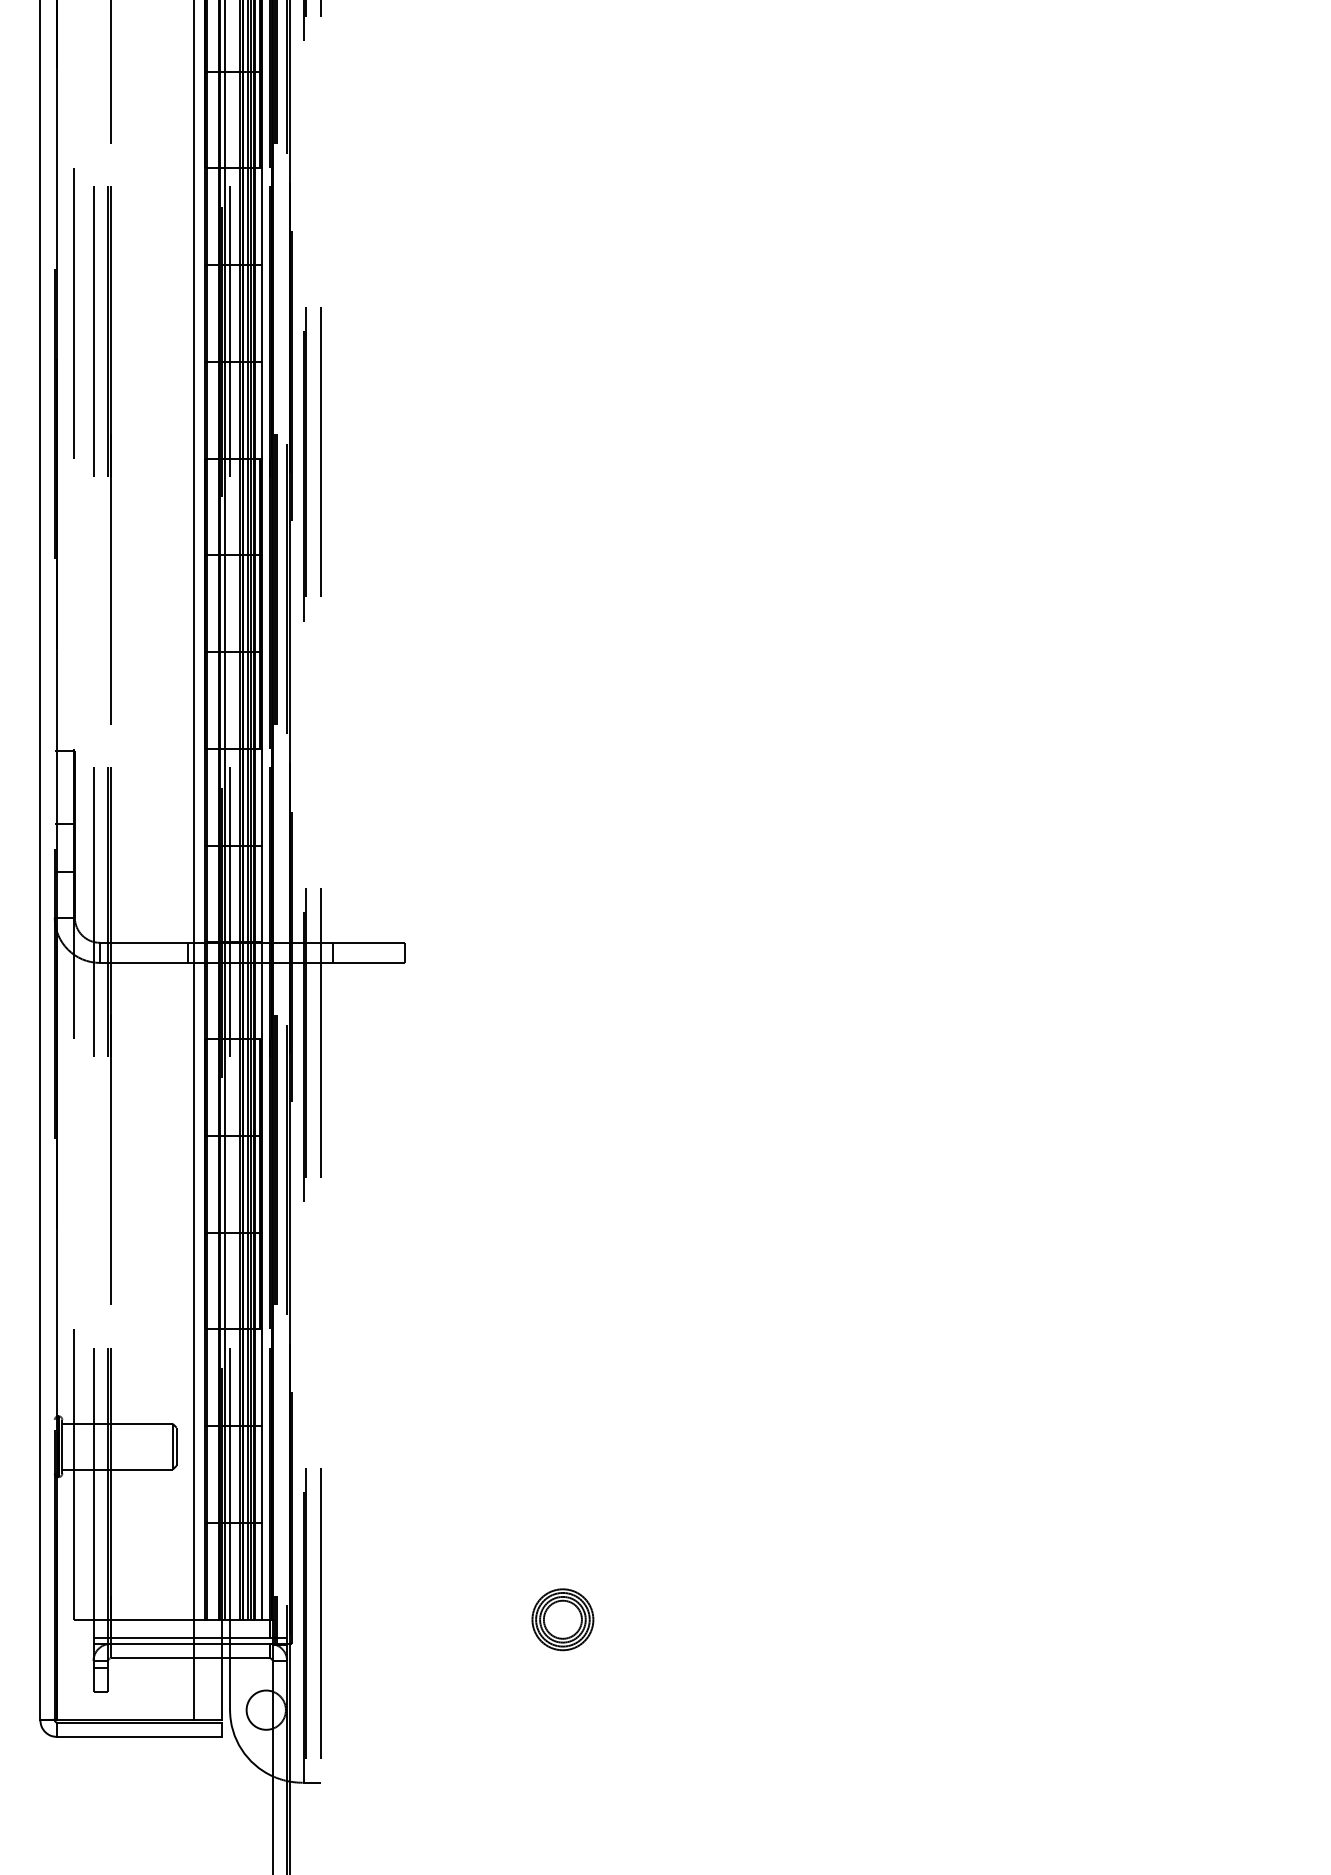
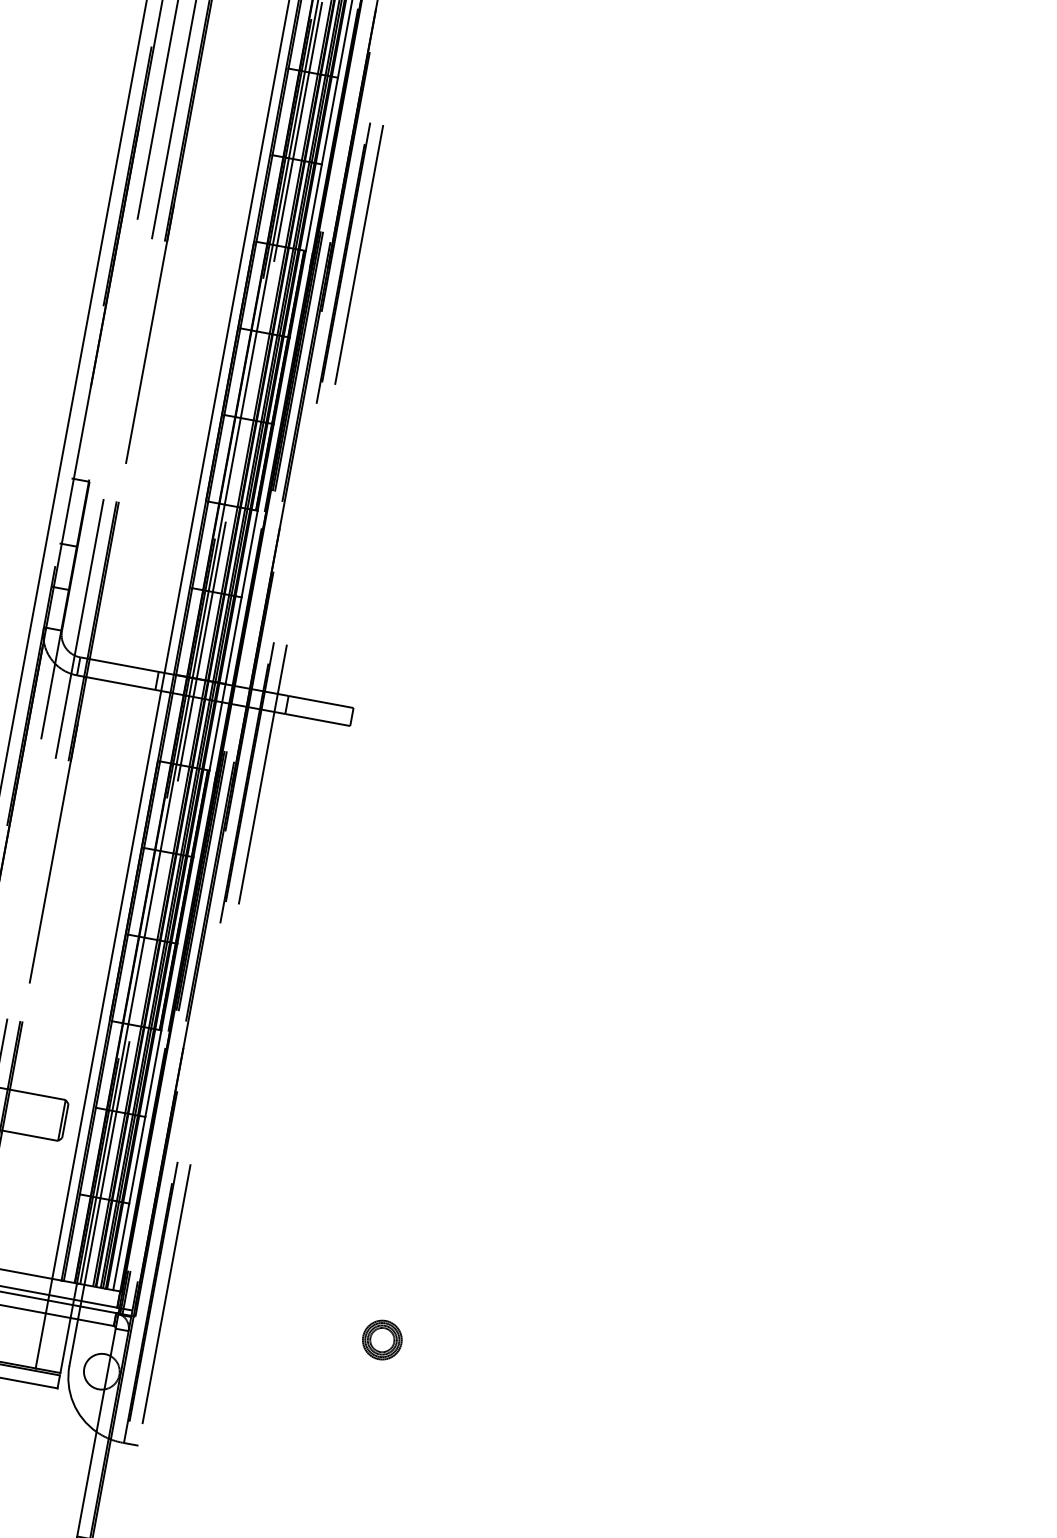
part: (562, 1619) -> (382, 1339), size x0.7

